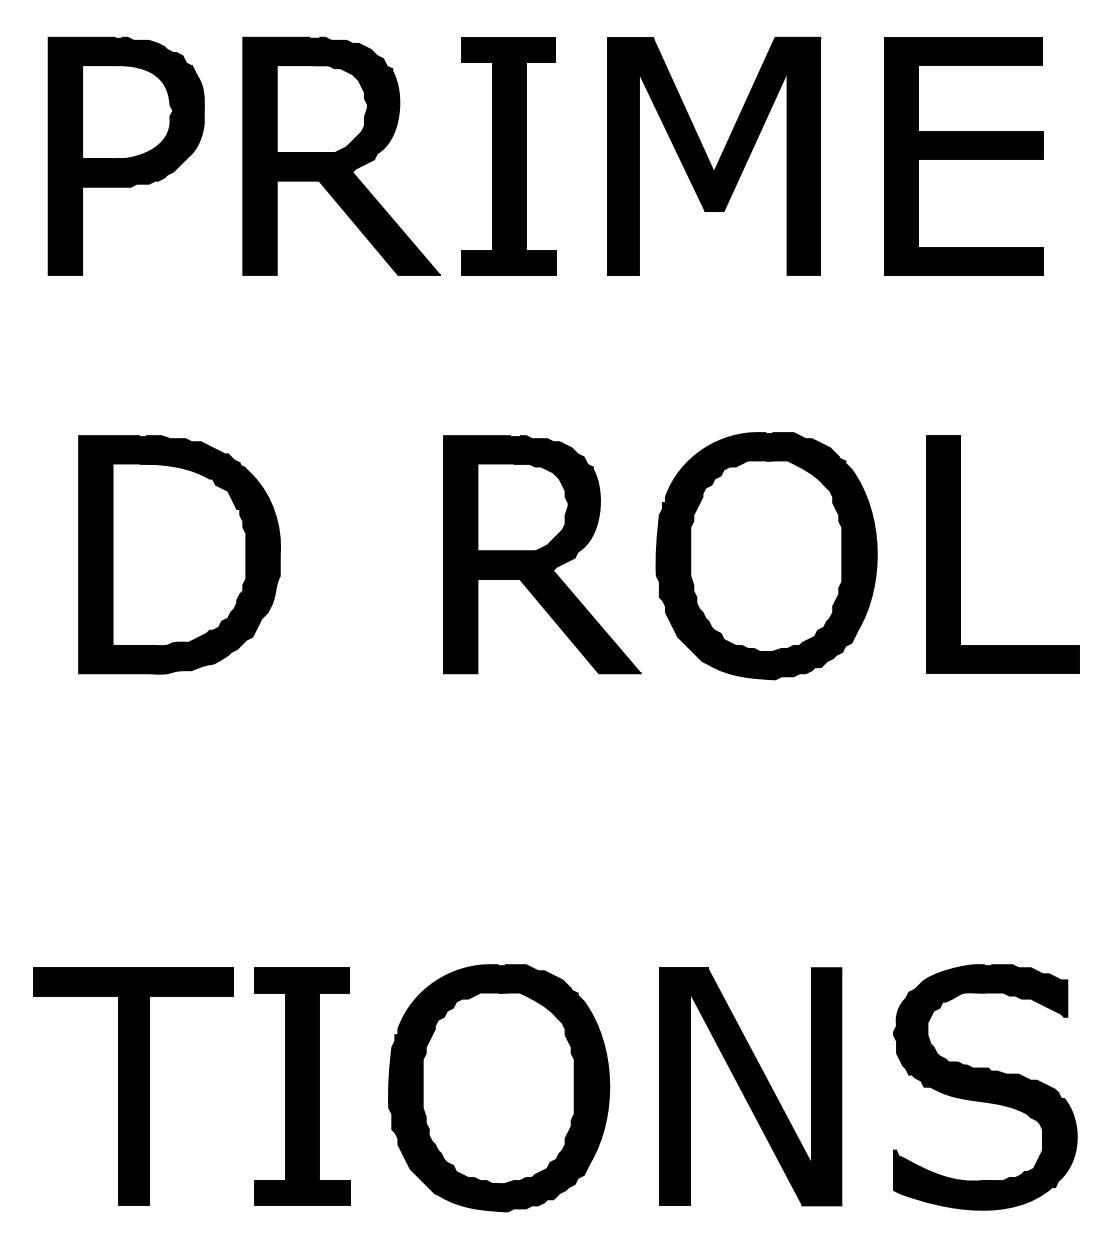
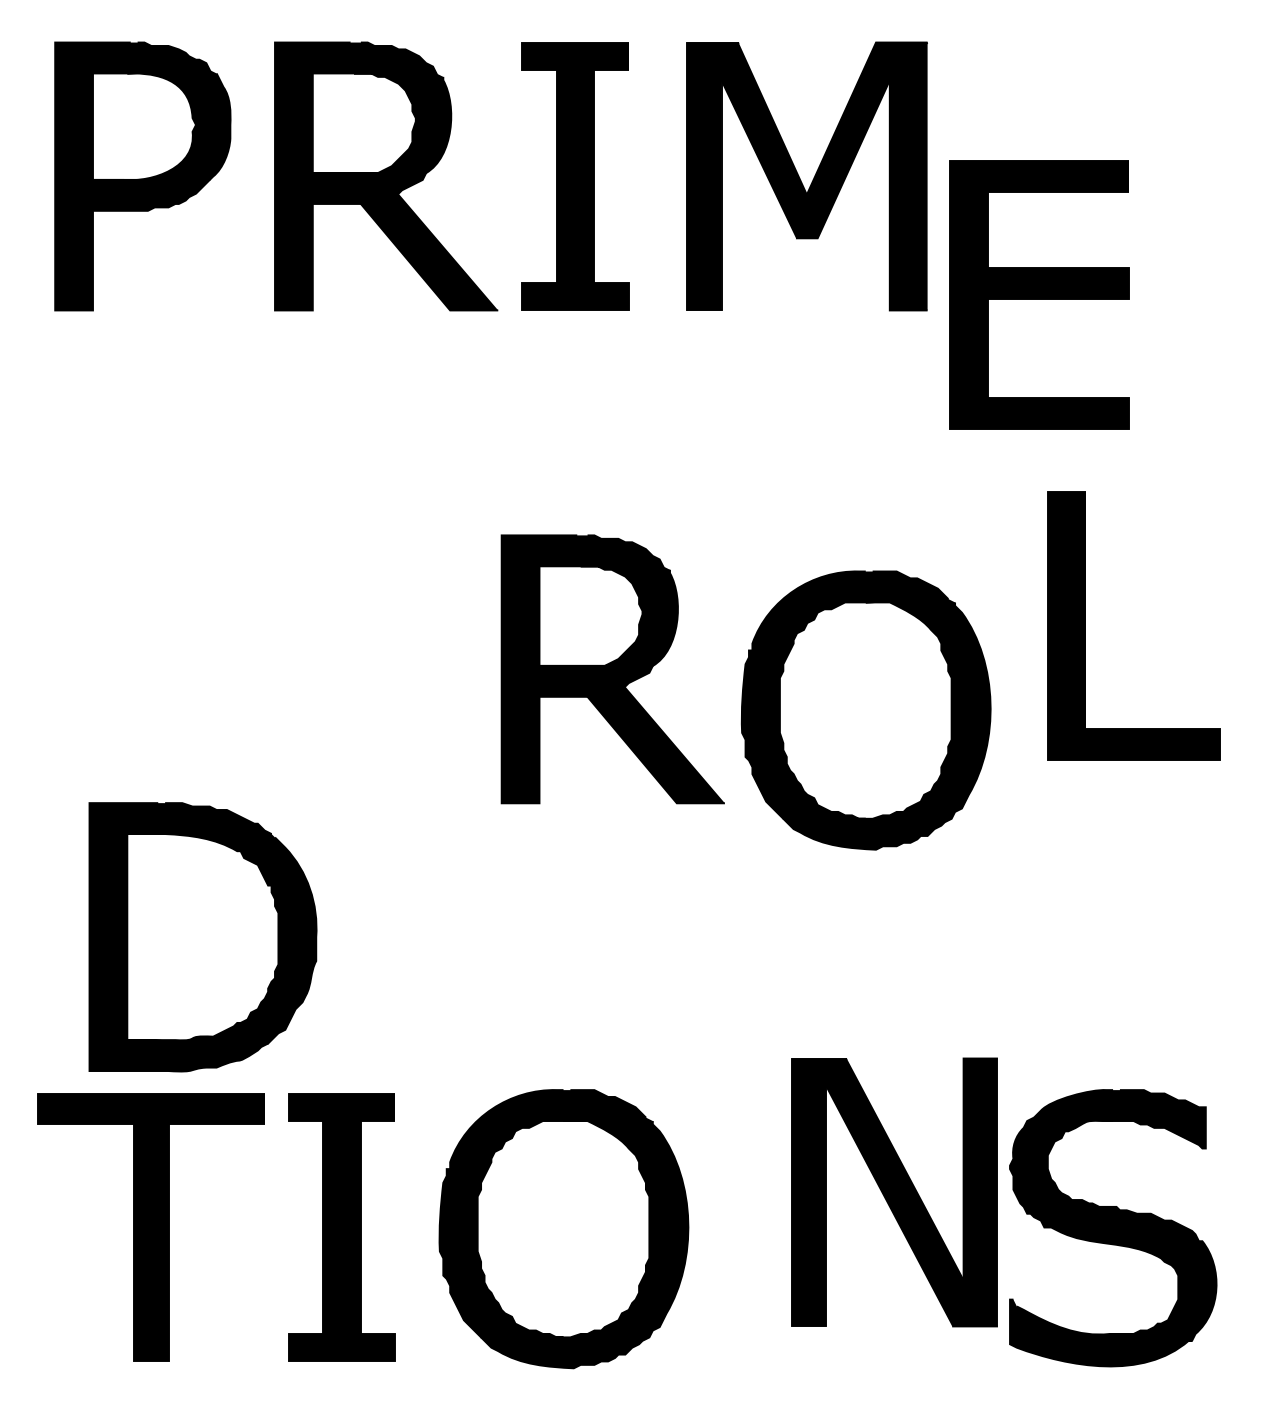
part: (963, 156) -> (1038, 295), moved
part: (179, 554) -> (202, 936), moved
part: (542, 554) -> (612, 669), moved
part: (766, 556) -> (866, 710), moved
part: (750, 1086) -> (894, 1192), moved

